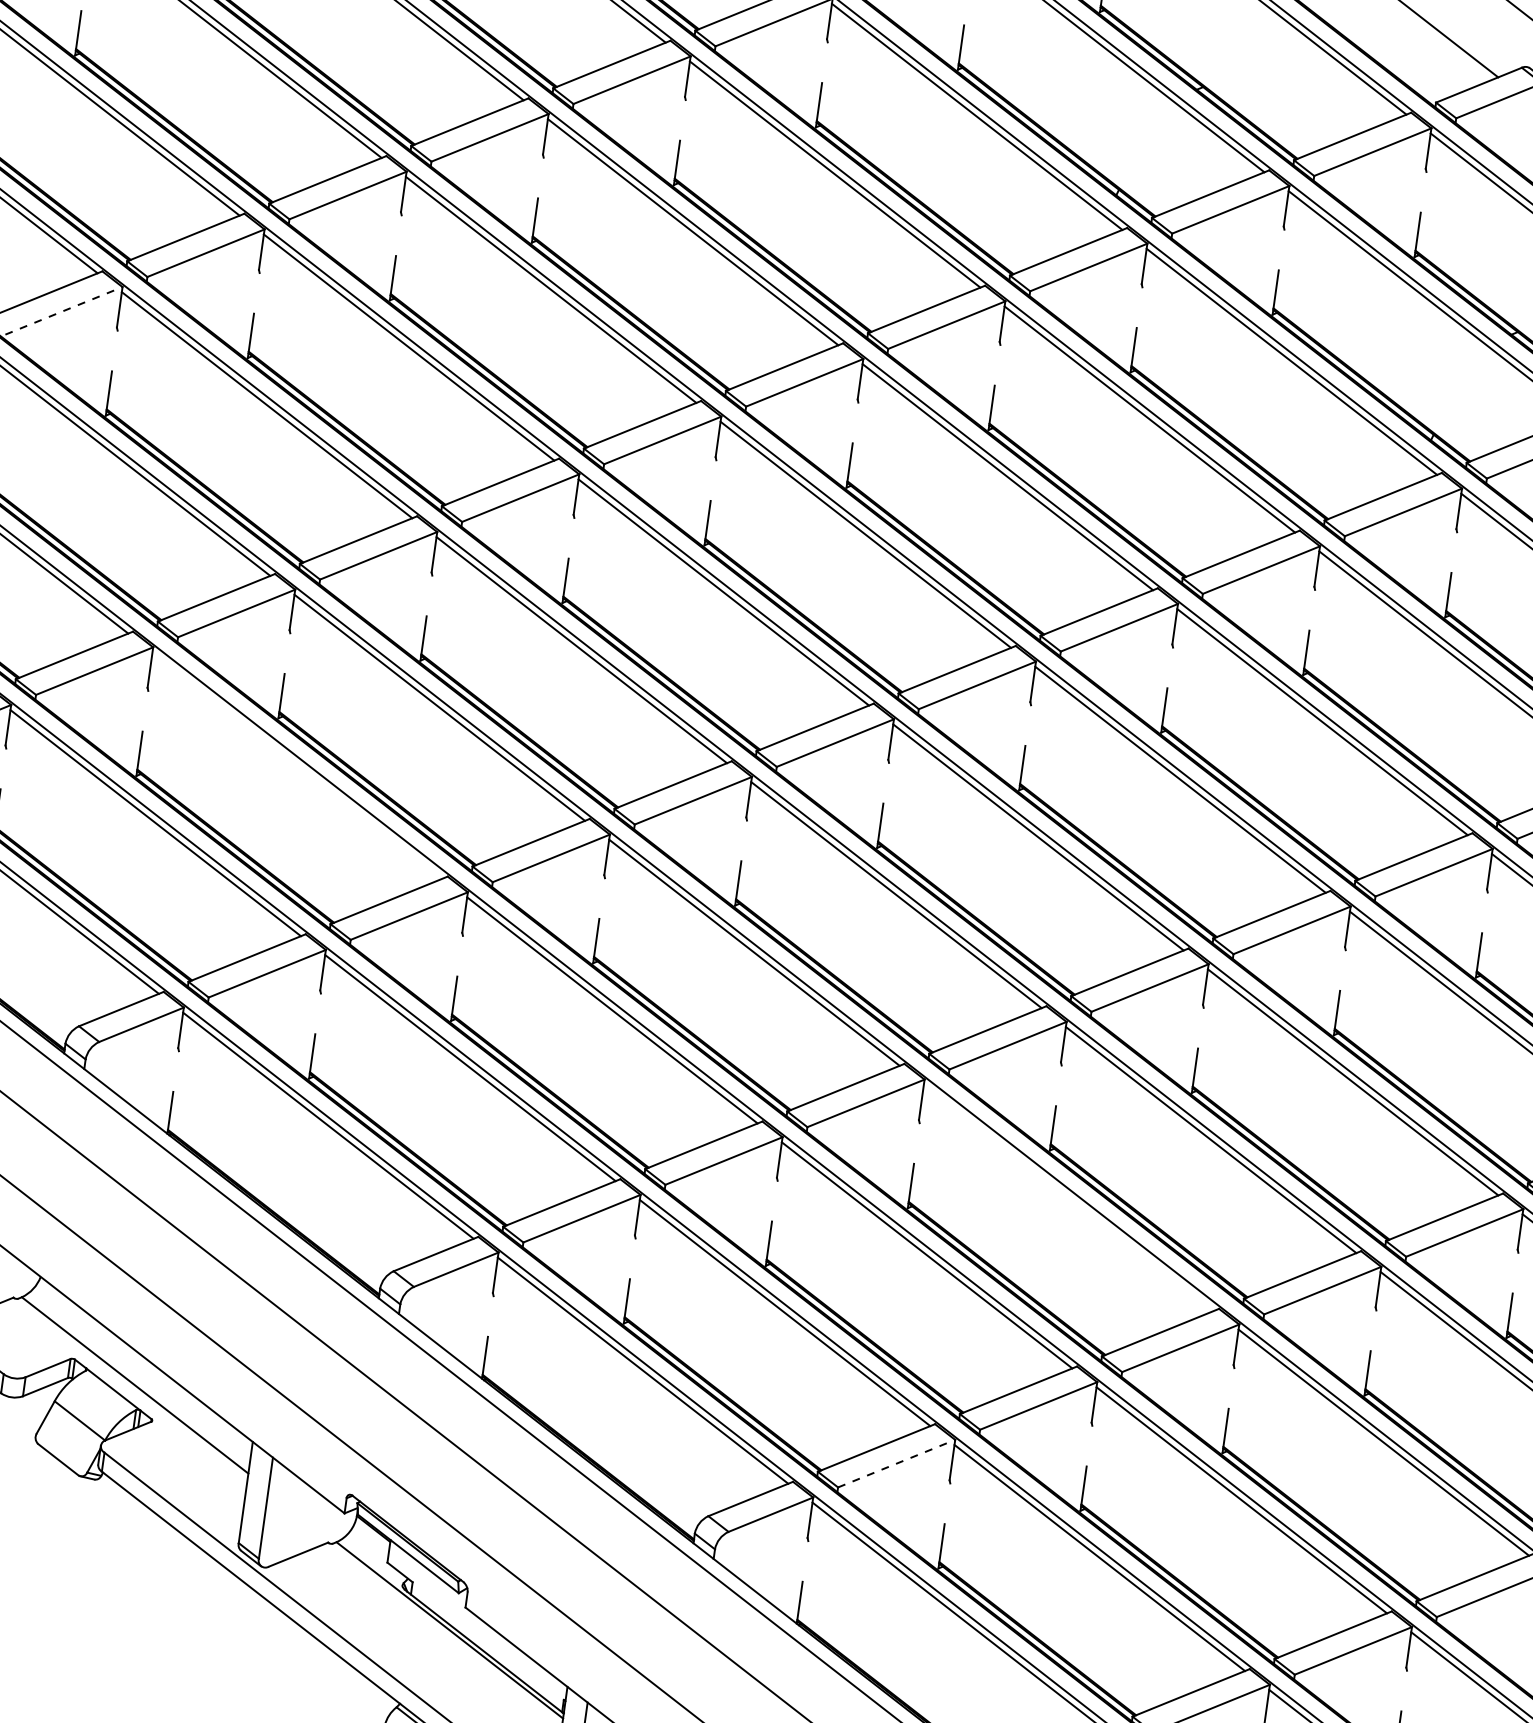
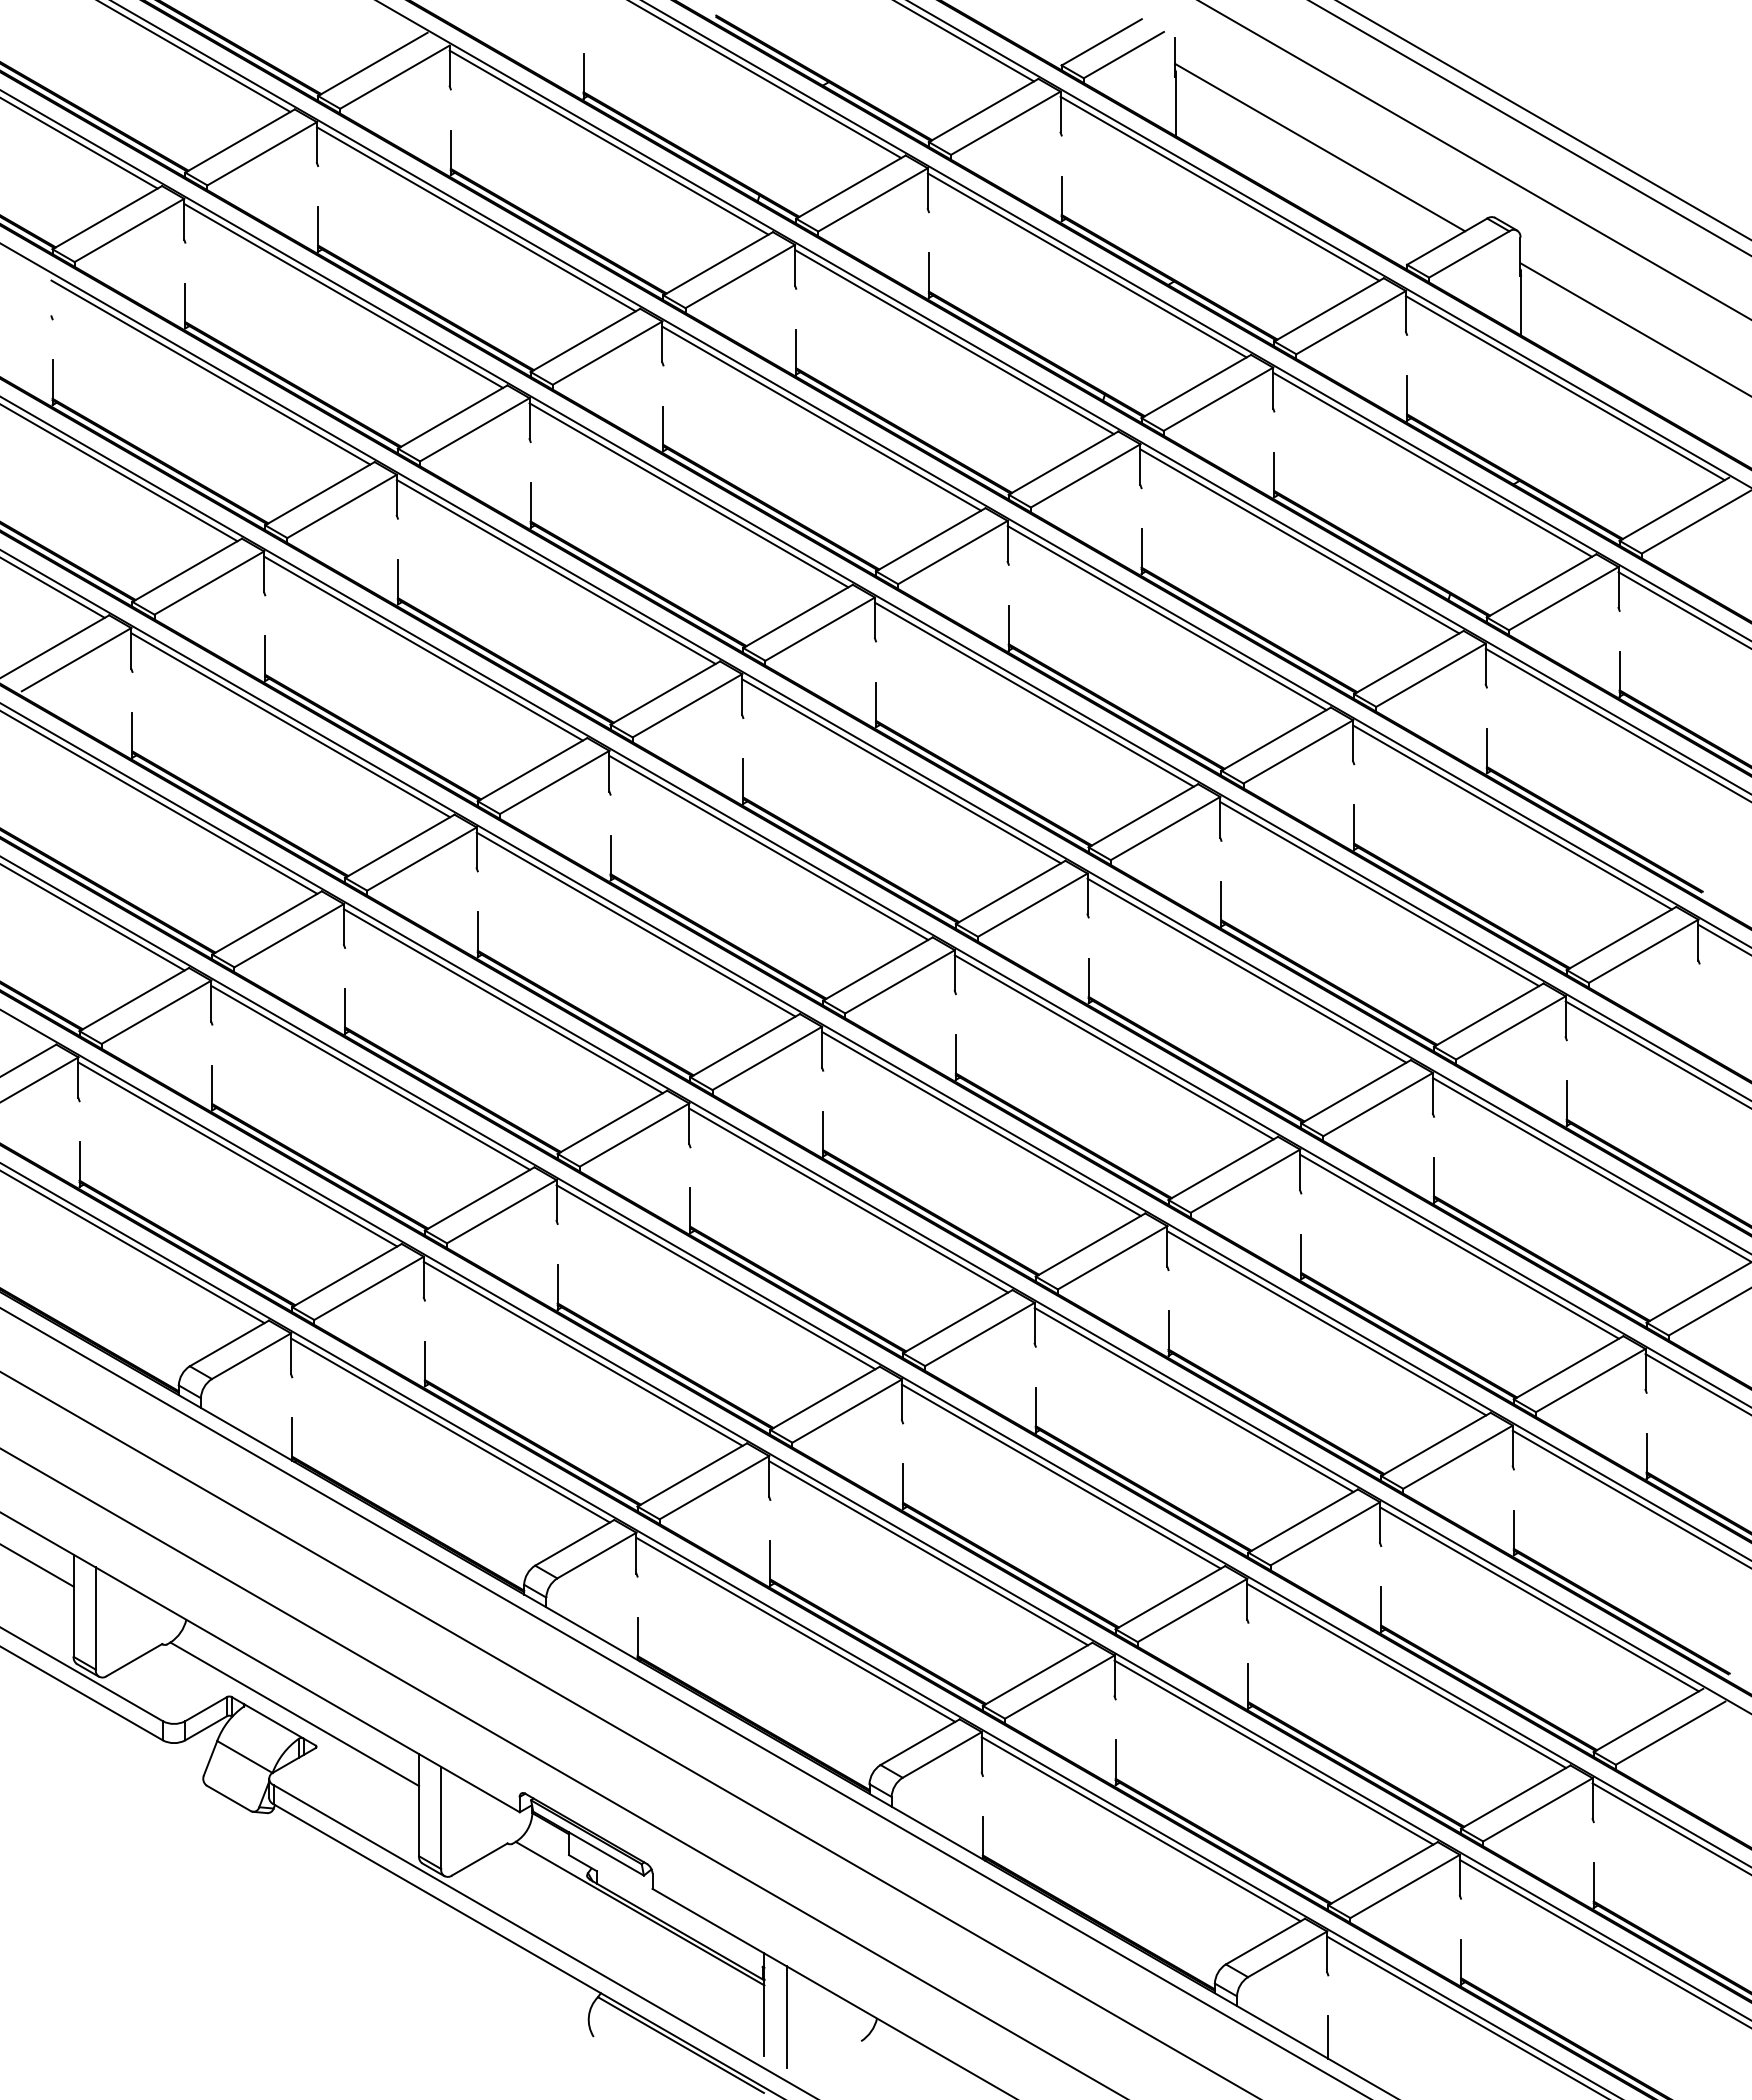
line: (64, 310) -> (77, 659), dashed -> solid
line: (297, 765) -> (370, 1077), added
line: (1068, 1197) -> (1193, 1399), added
line: (897, 1463) -> (1060, 1686), dashed -> solid

